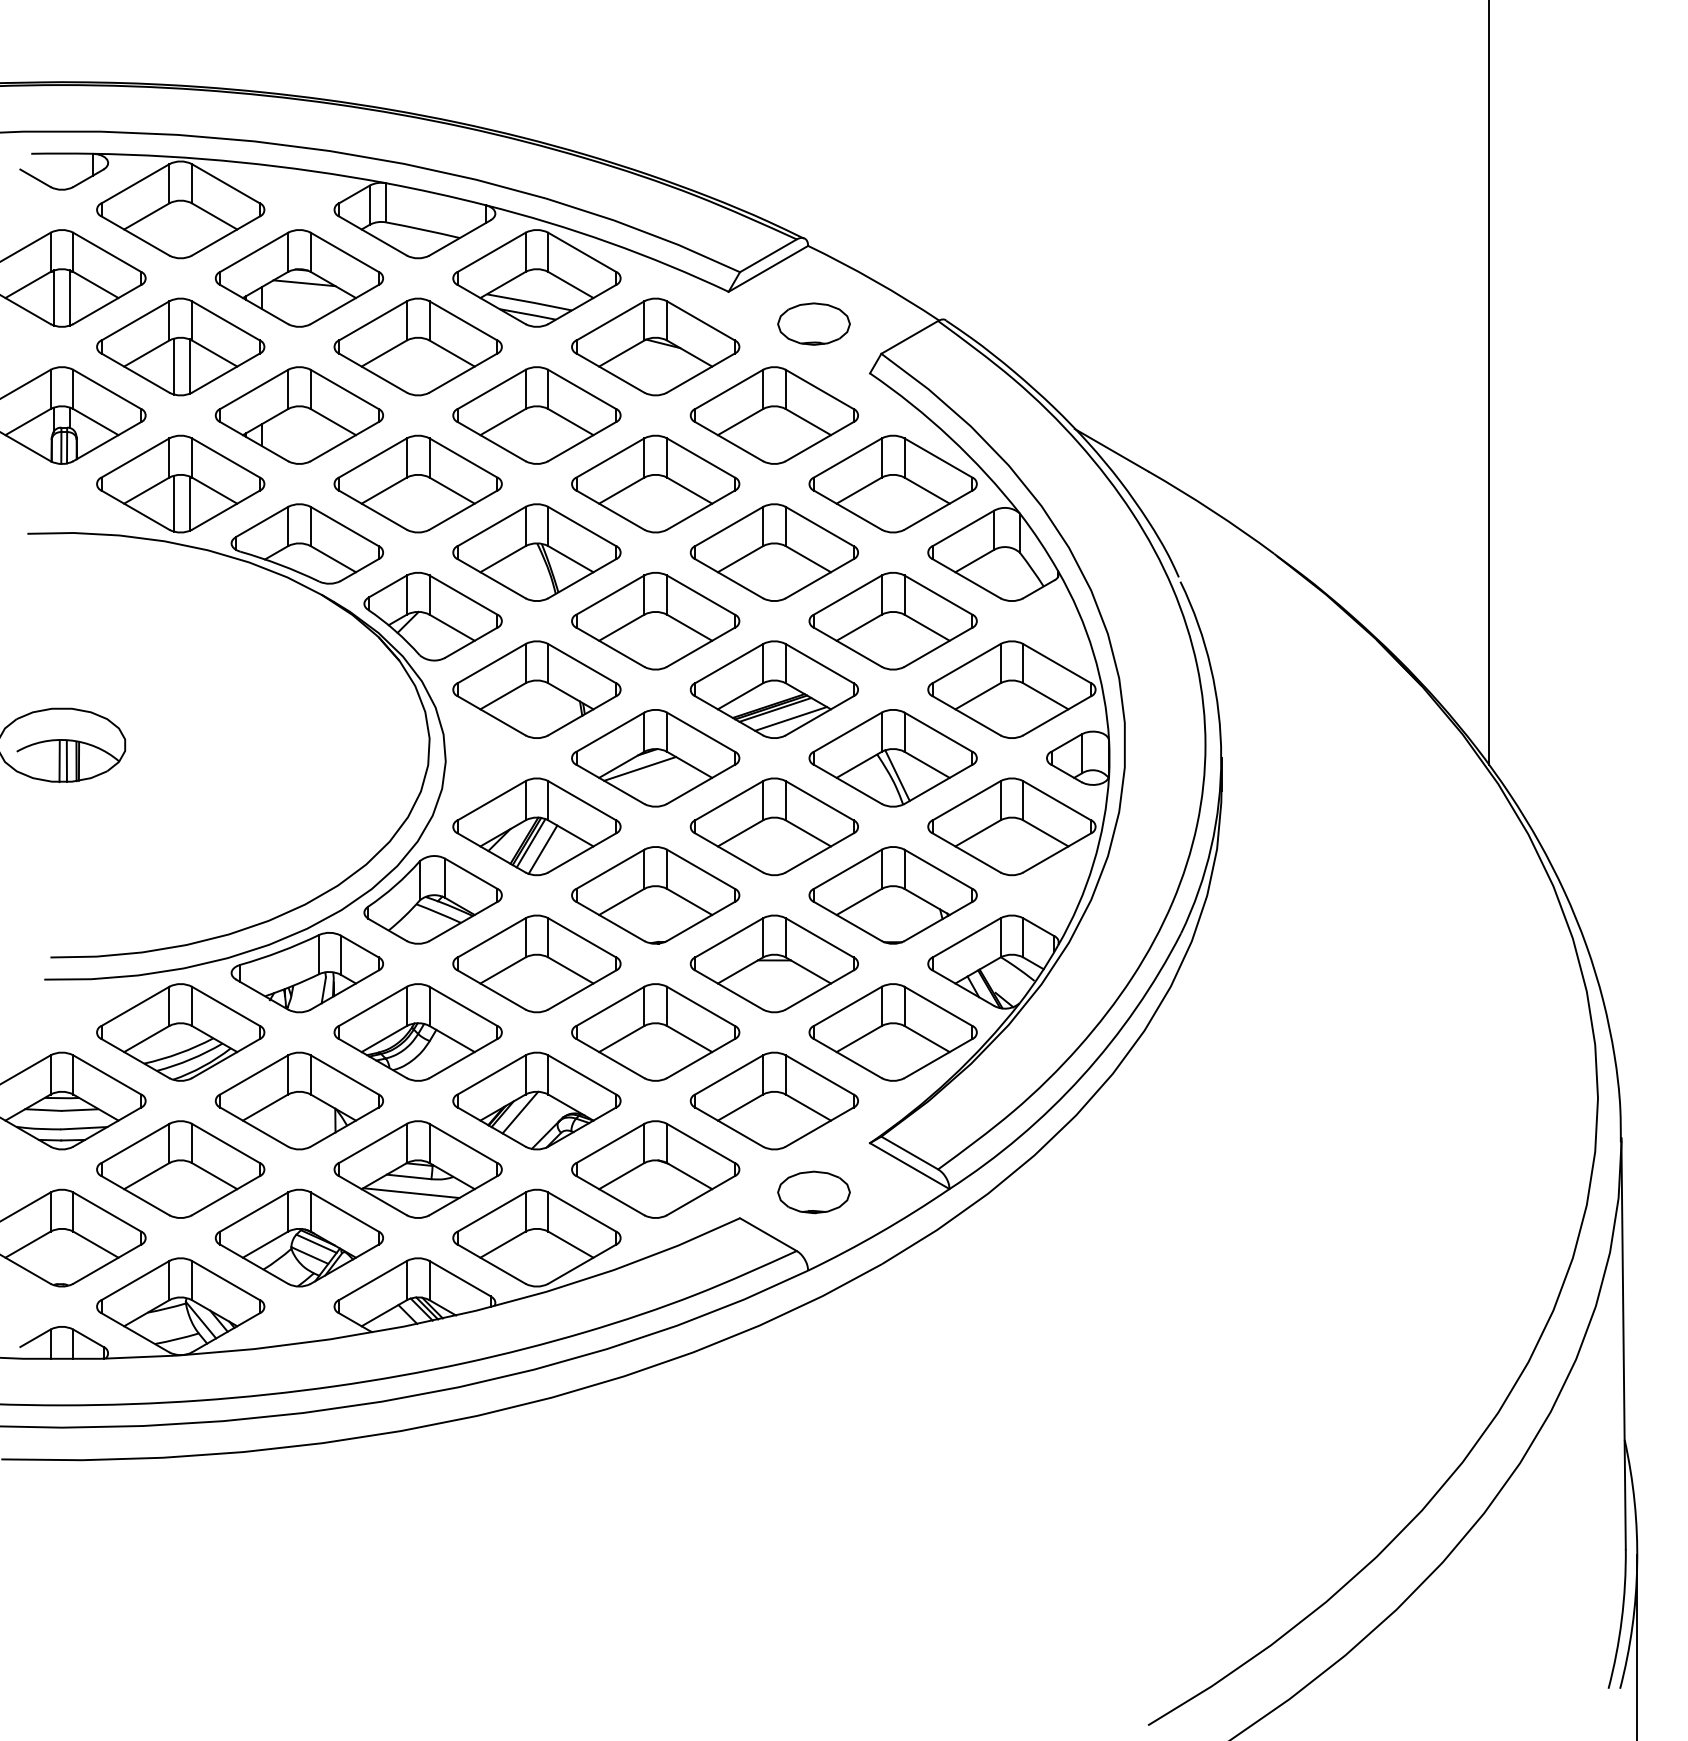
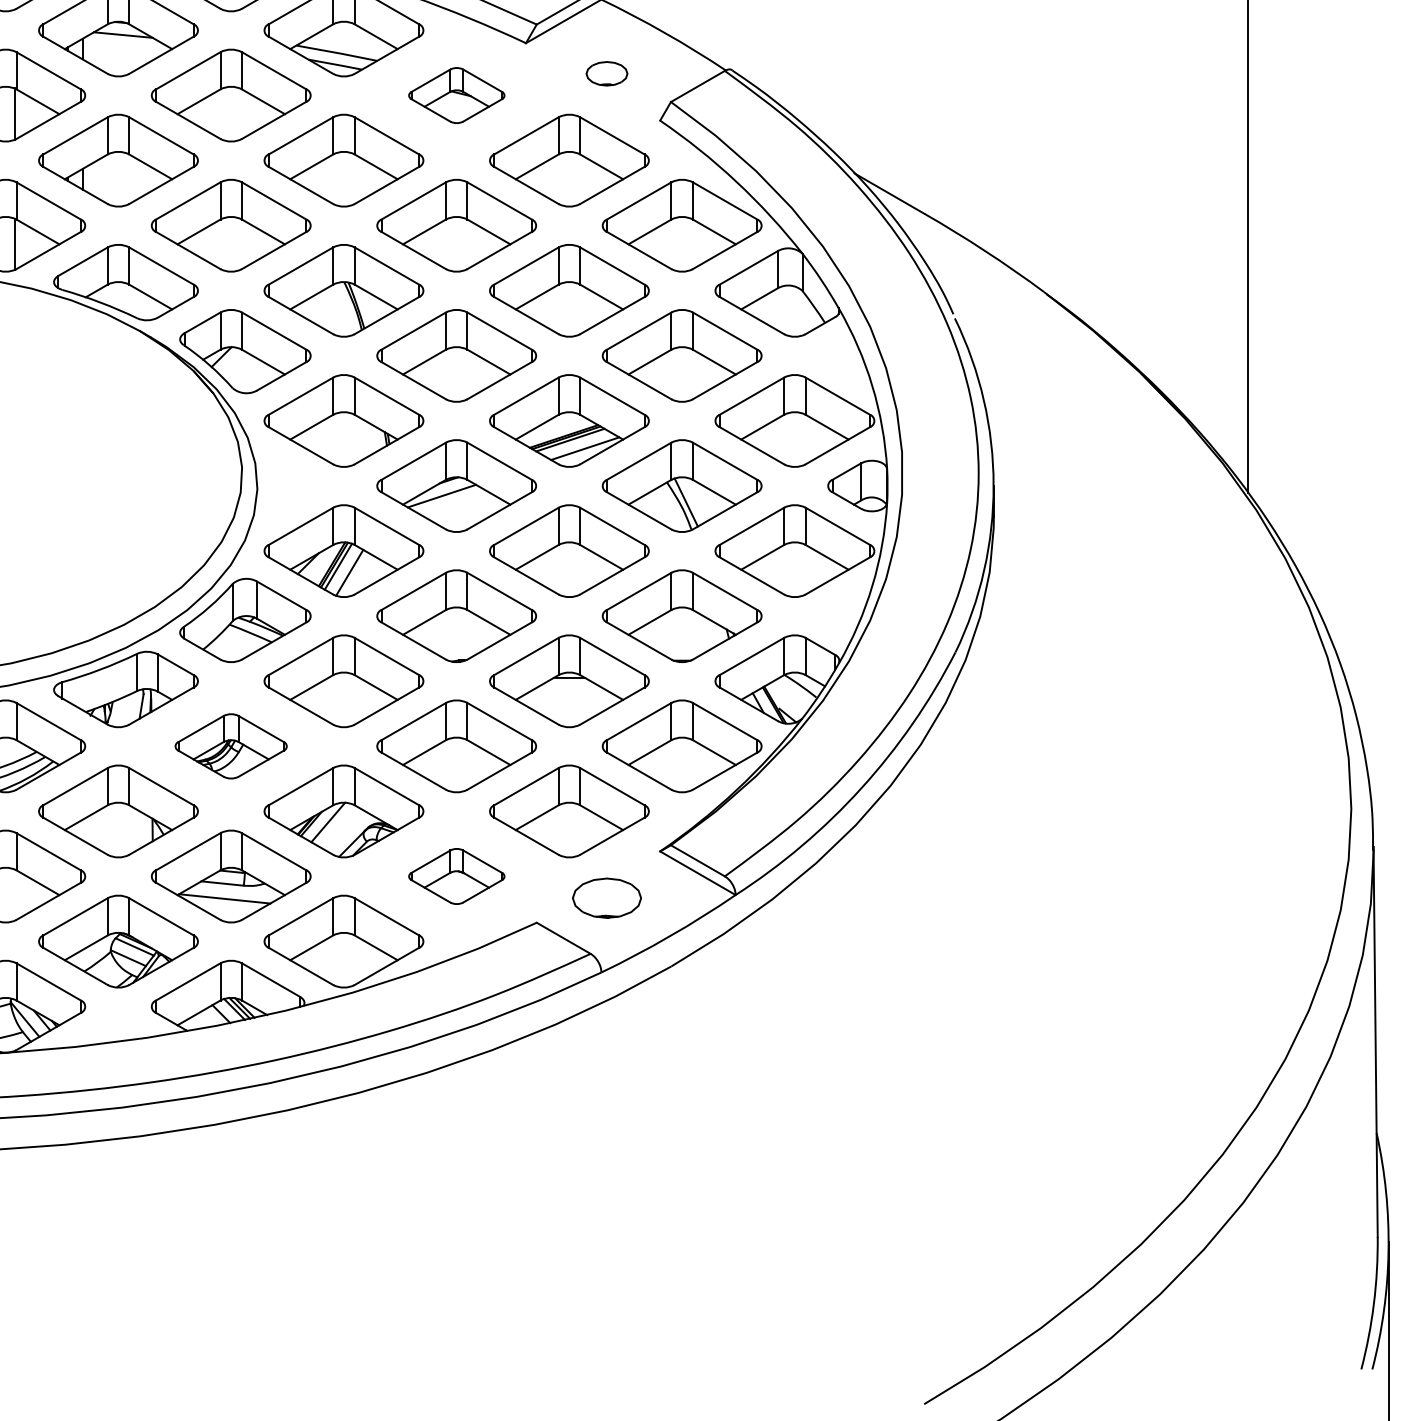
part: (813, 323) -> (606, 73), size x0.6
part: (655, 346) -> (456, 95), size x0.6
part: (417, 1032) -> (230, 746), size x0.7
part: (655, 1169) -> (456, 876), size x0.6

